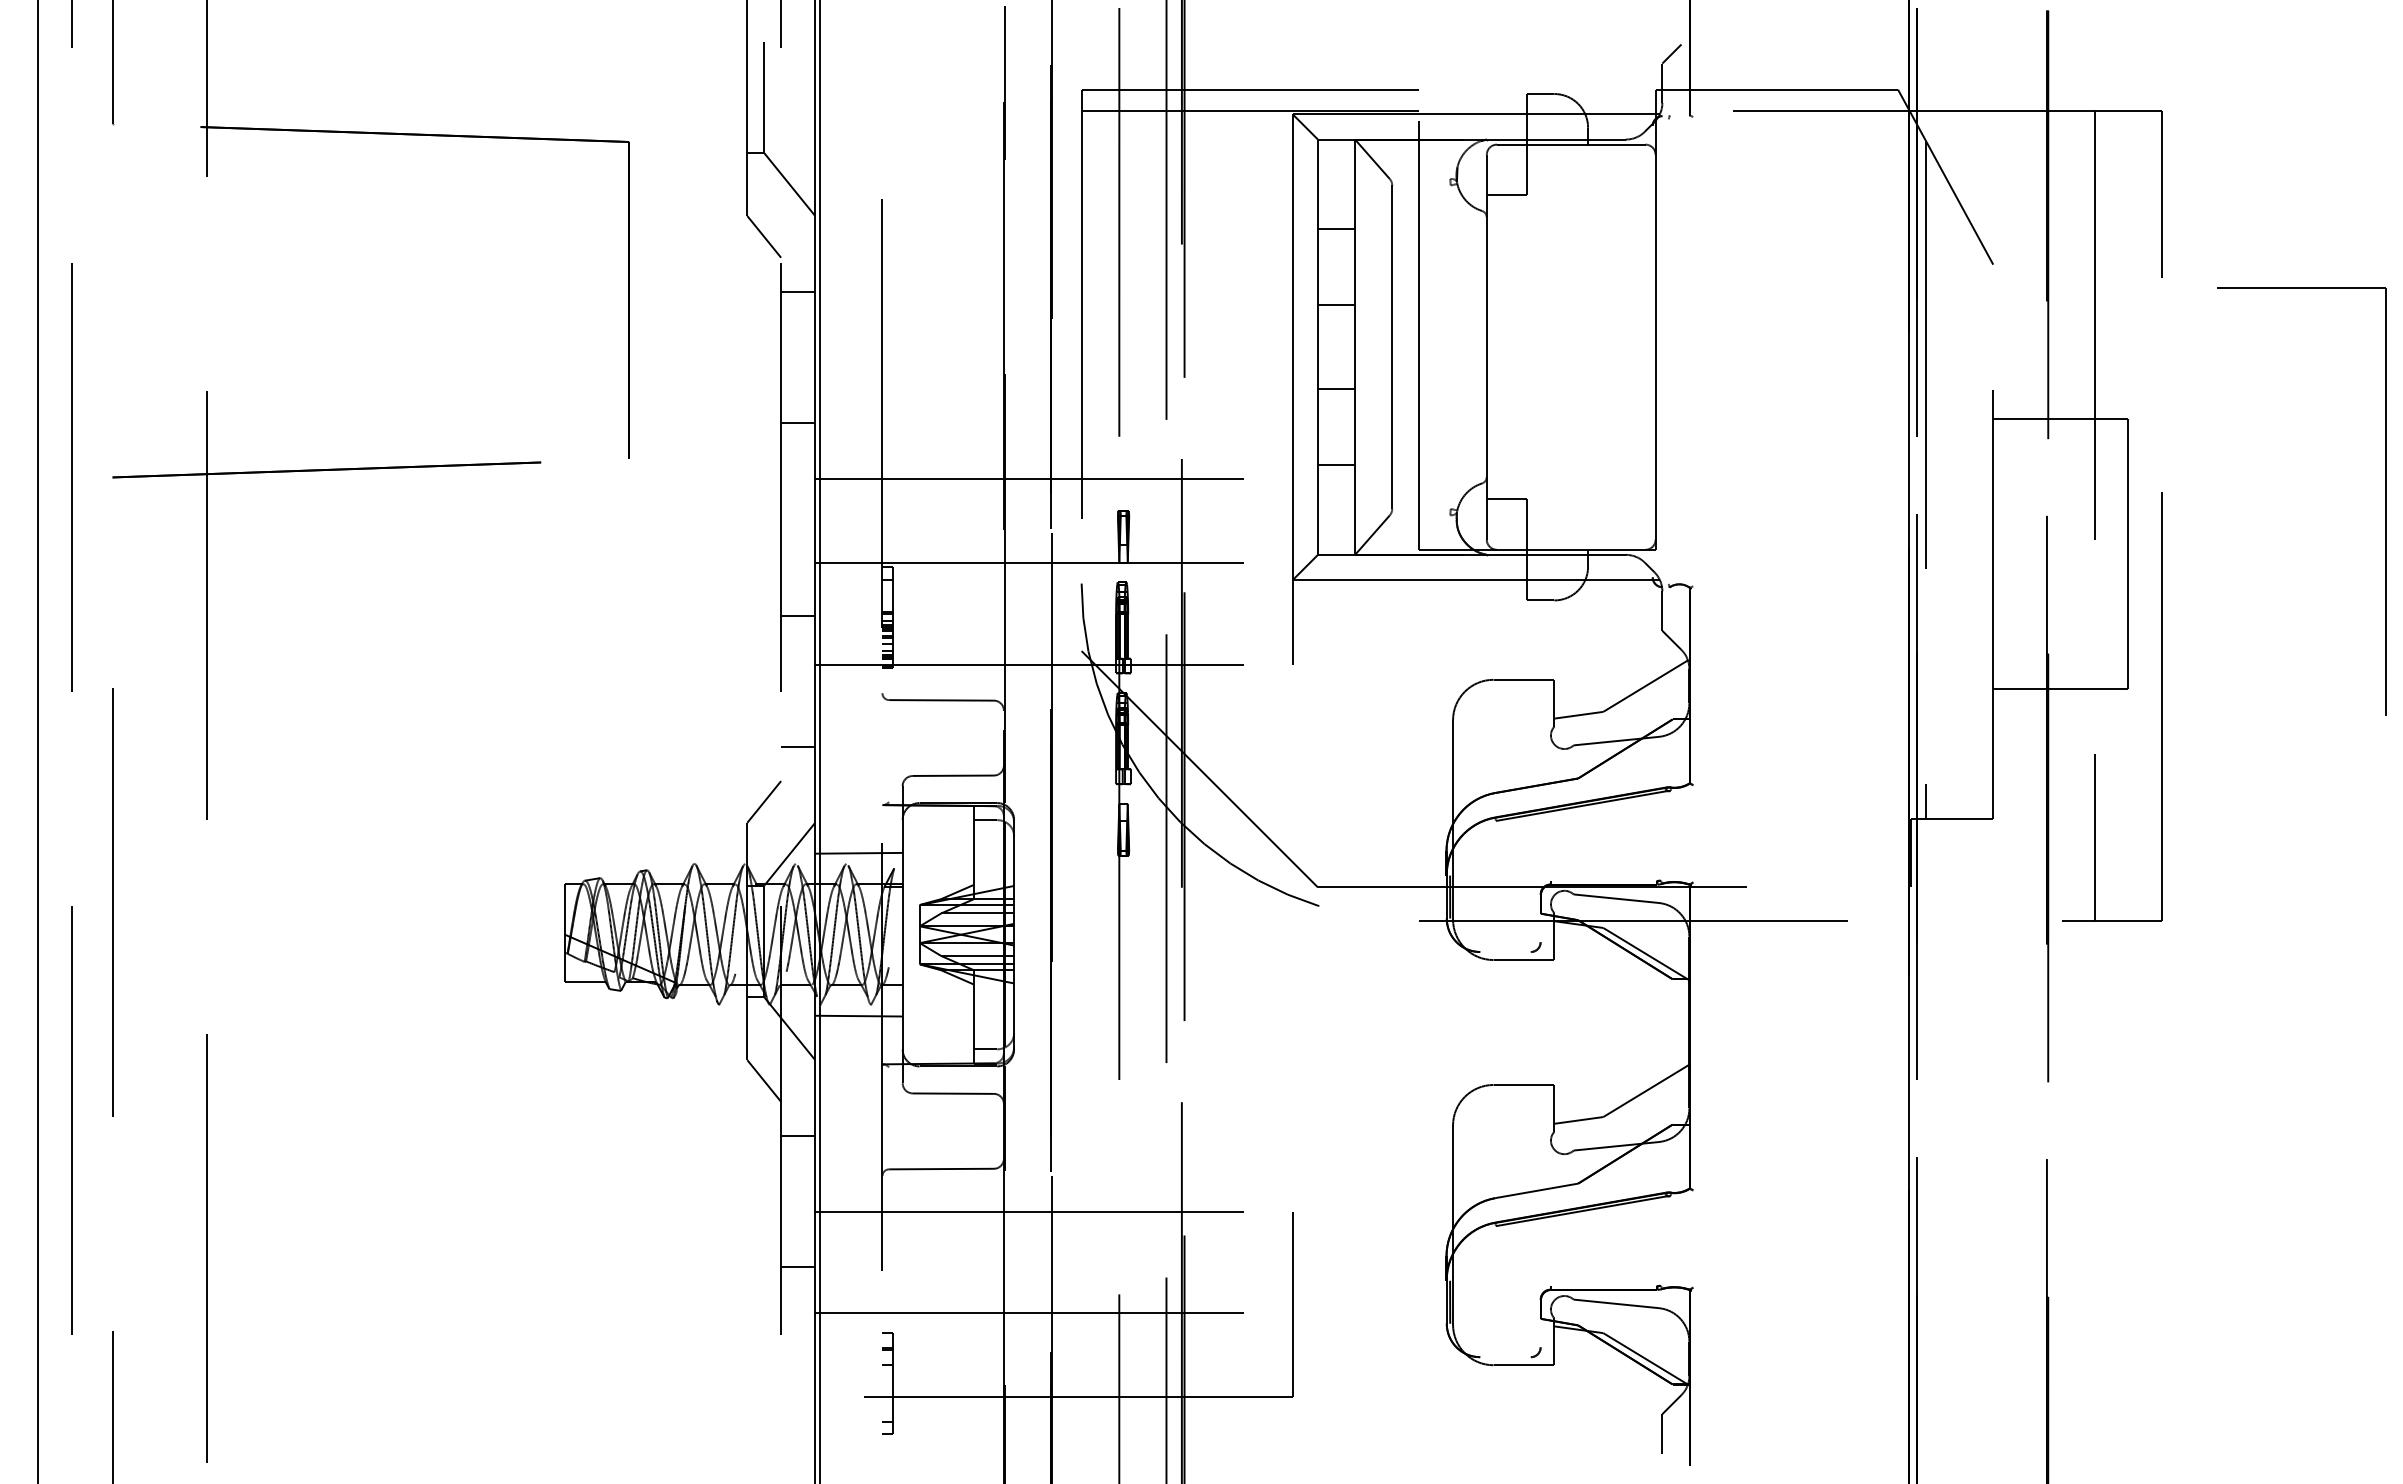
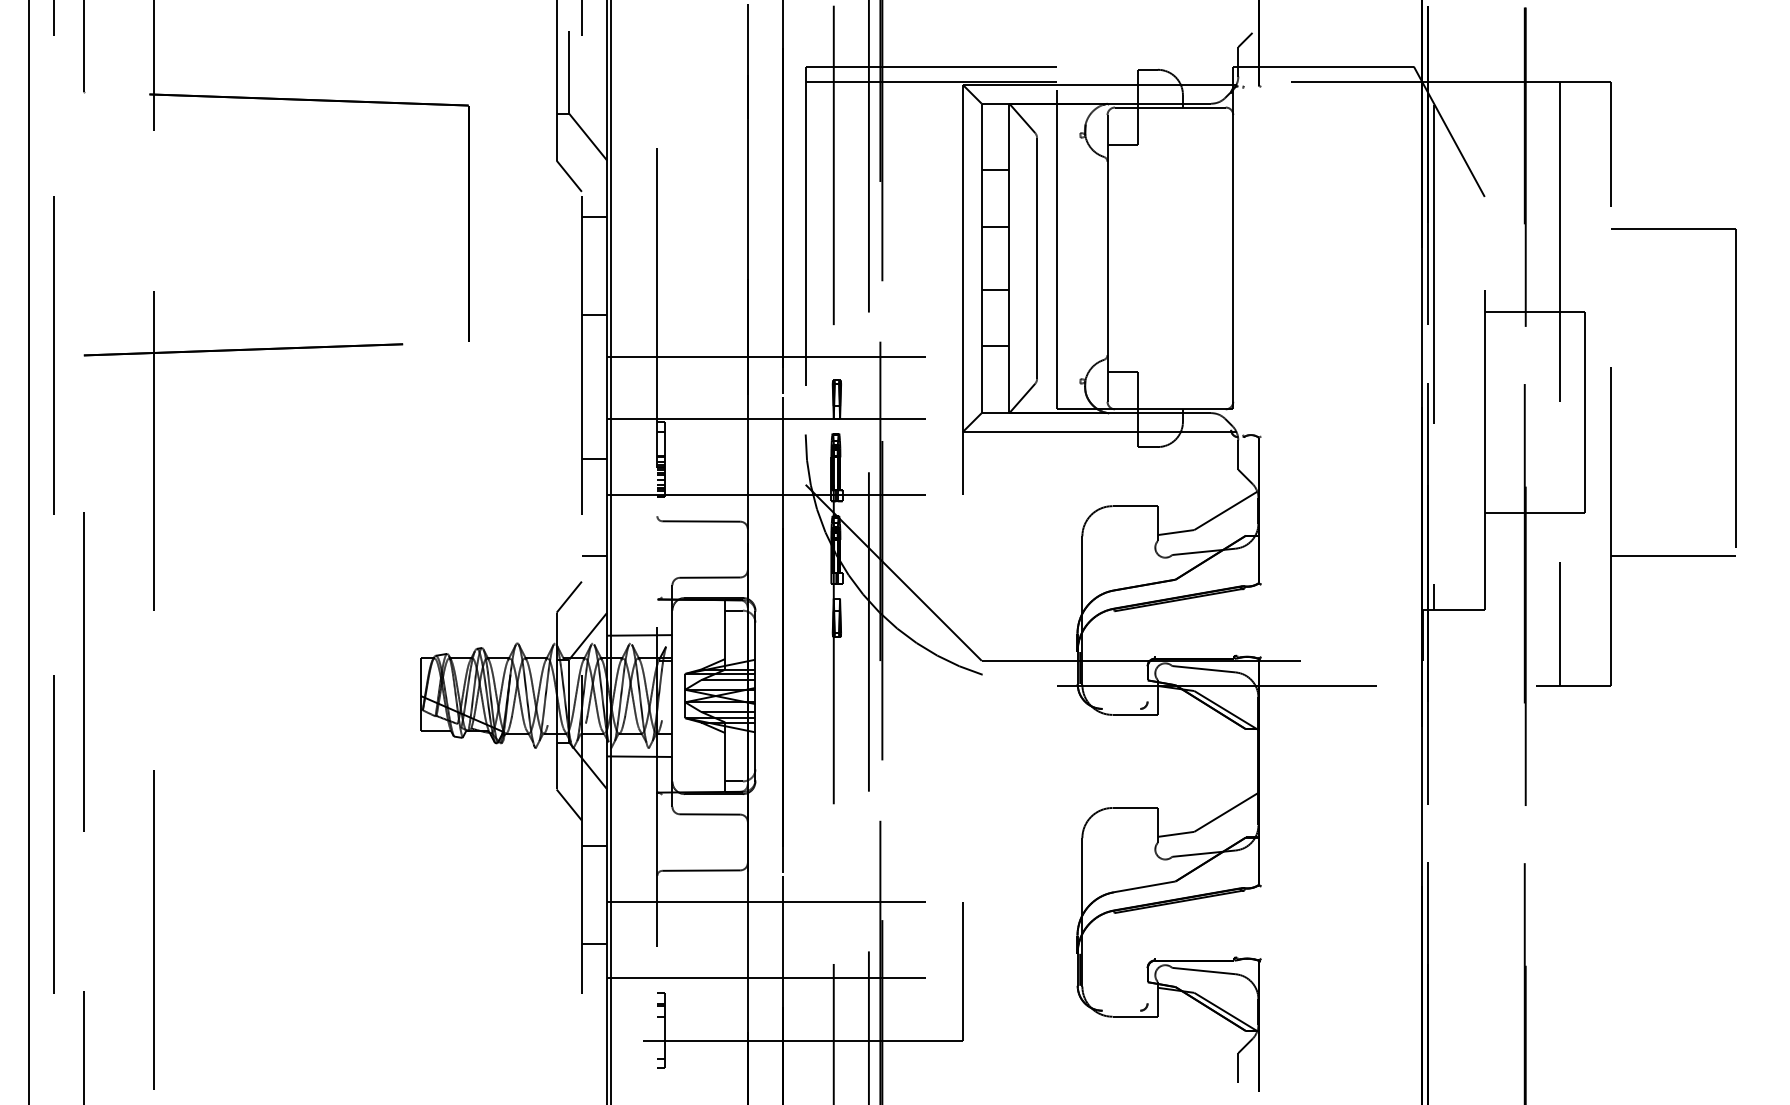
part: (2385, 501) -> (1735, 388), moved
line: (2246, 746) -> (1673, 555), added

